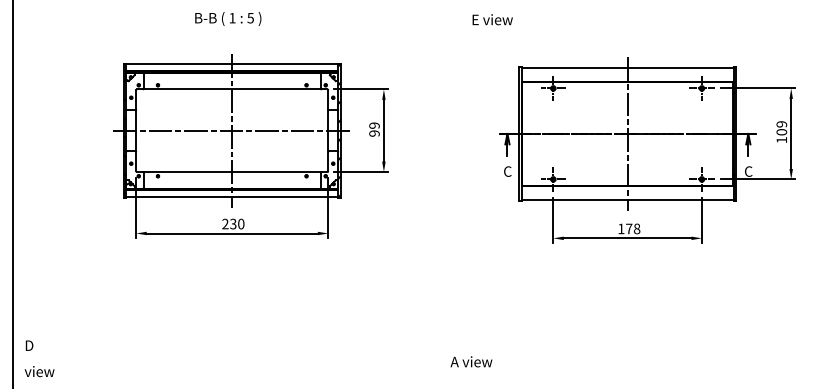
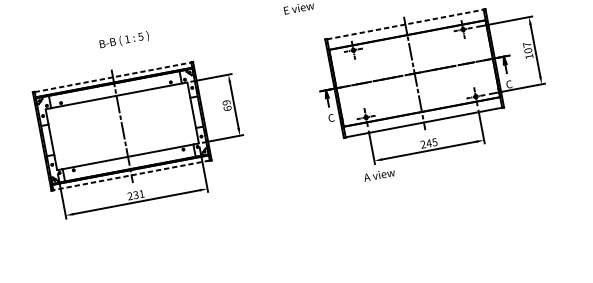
text: (228, 18) -> (124, 40), moved
line: (232, 64) -> (113, 77), solid -> dashed
line: (627, 67) -> (405, 24), solid -> dashed
text: (781, 124) -> (526, 45), 109 -> 107
line: (232, 130) -> (122, 126), removed
text: (374, 133) -> (227, 108), 99 -> 69
line: (232, 197) -> (131, 175), solid -> dashed
text: (241, 223) -> (142, 193), 230 -> 231
text: (629, 228) -> (429, 143), 178 -> 245
text: (471, 361) -> (379, 174), moved

